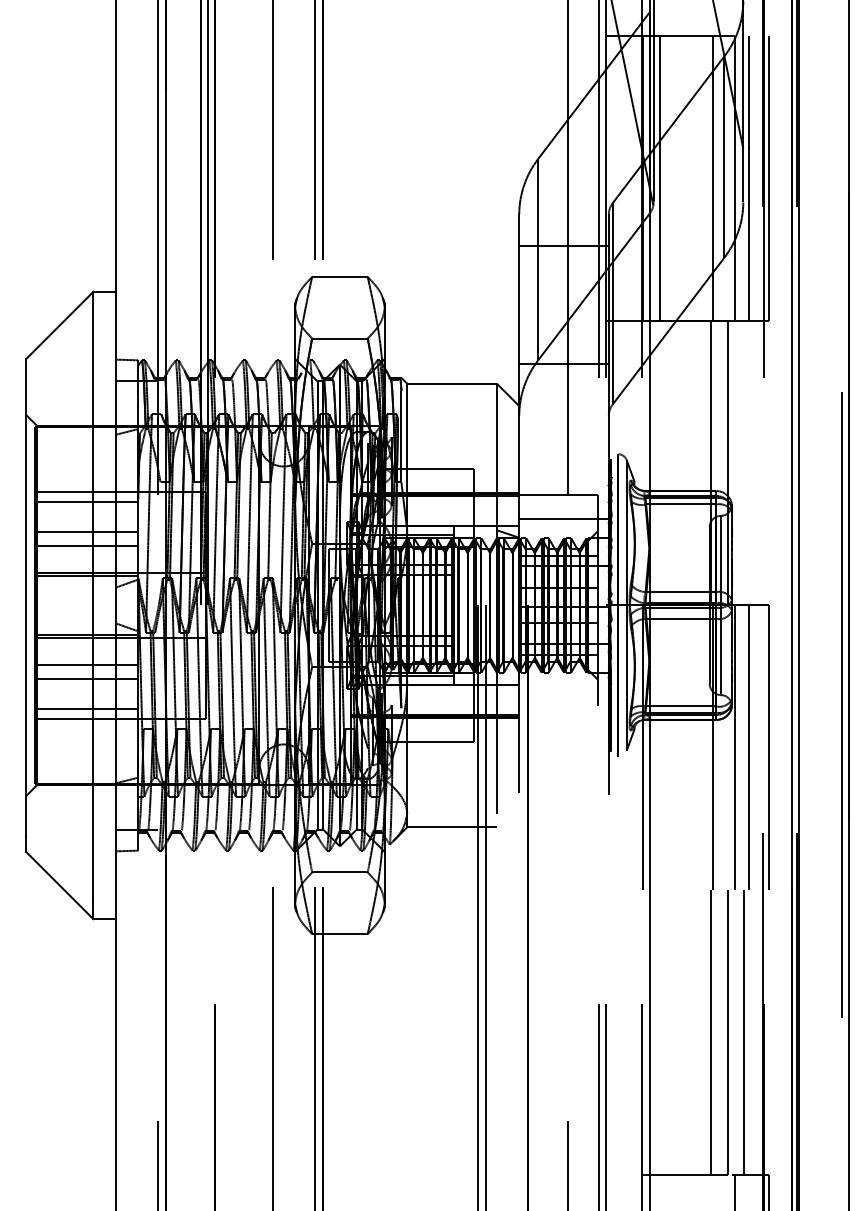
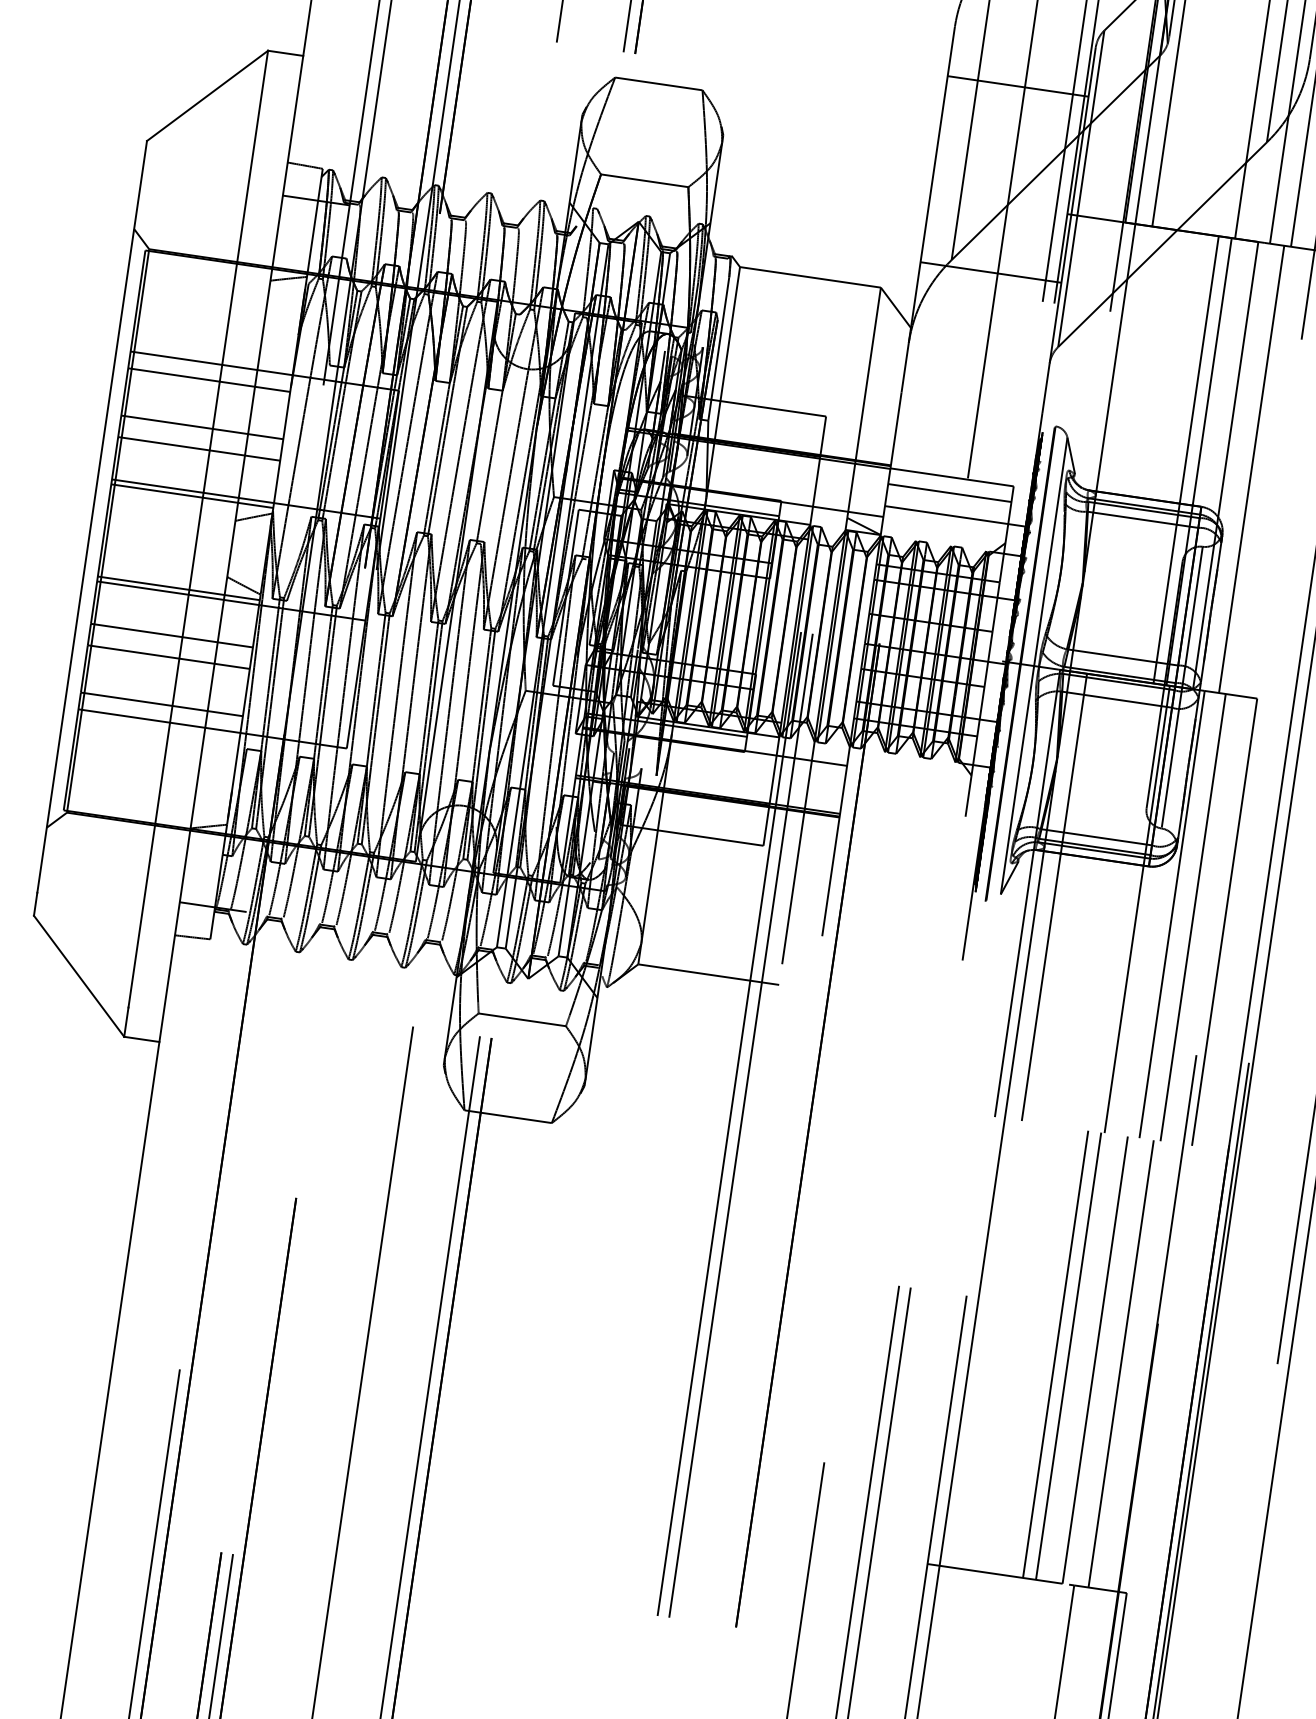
line: (702, 462) -> (1186, 458), added
line: (744, 462) -> (1252, 468), added
line: (558, 505) -> (949, 493), added
line: (660, 747) -> (1054, 896), added
line: (702, 1032) -> (1055, 1354), added

